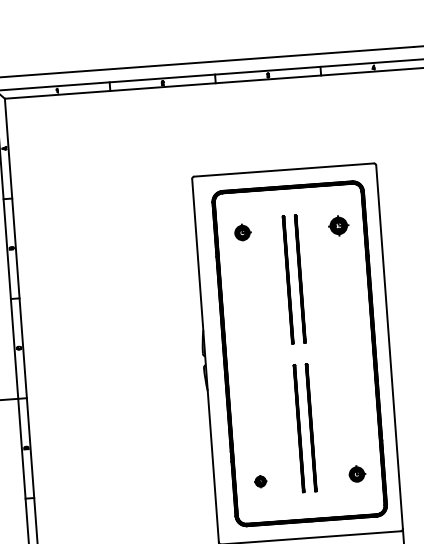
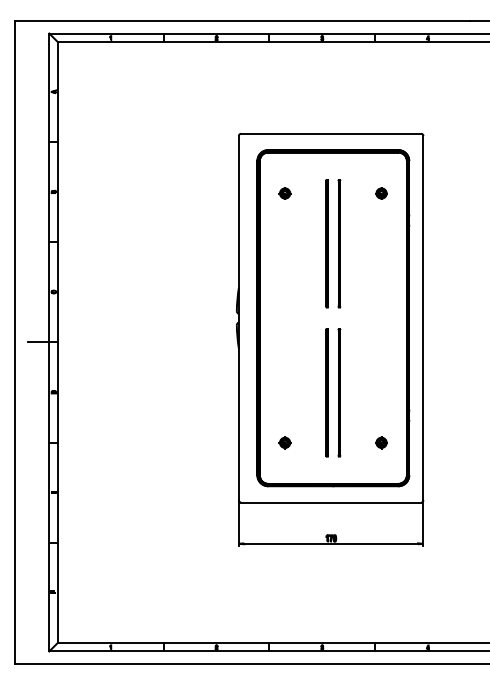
part: (338, 225) -> (381, 193), size x0.62
part: (241, 233) -> (284, 193), size x0.71
part: (356, 474) -> (381, 442), size x0.71

